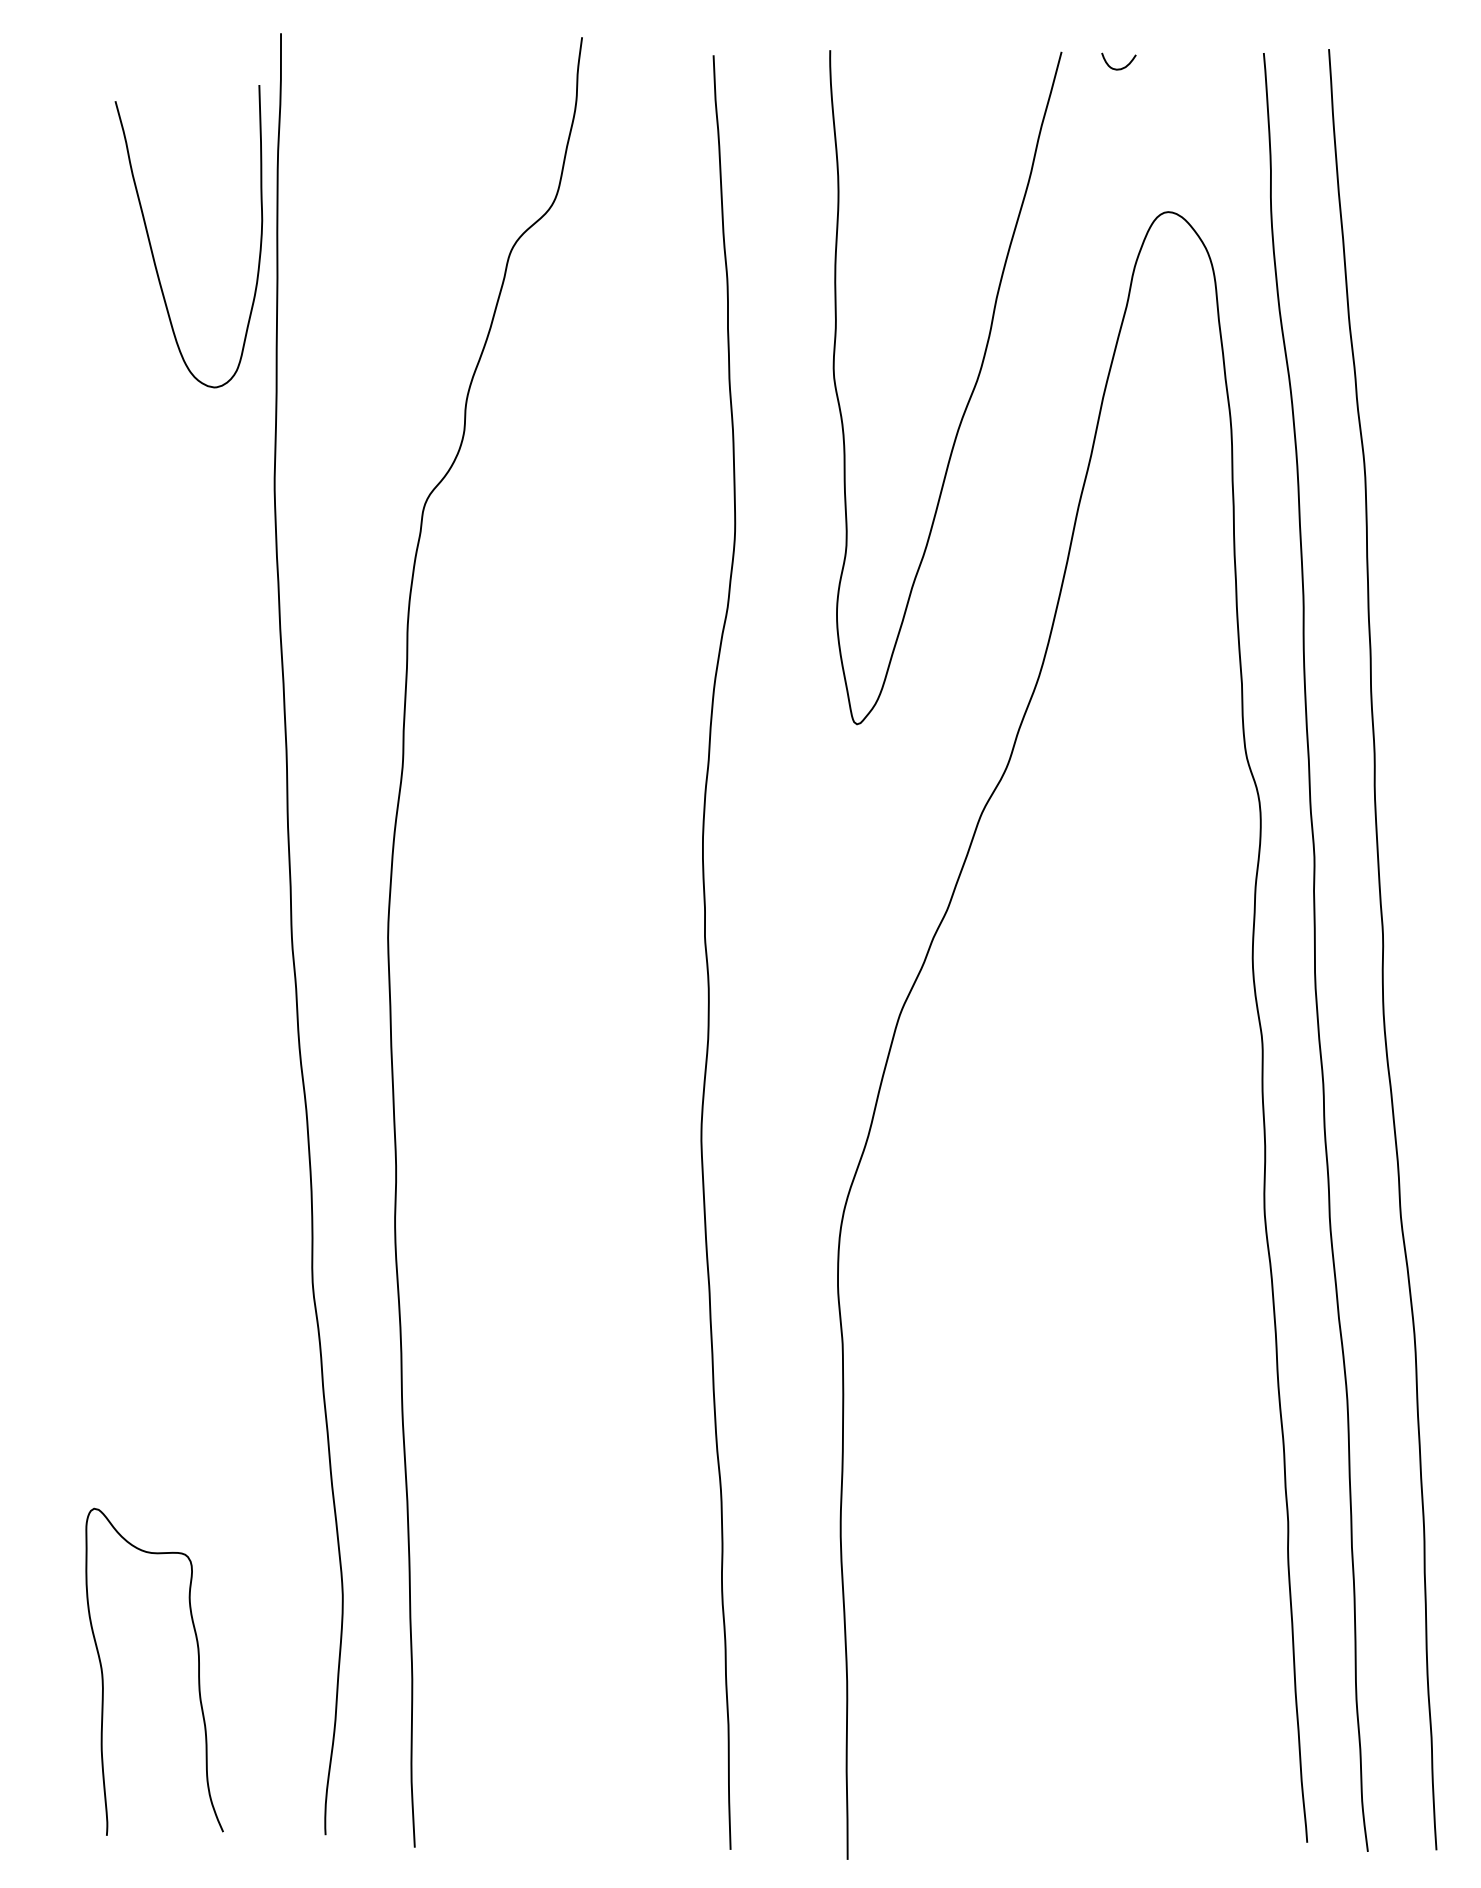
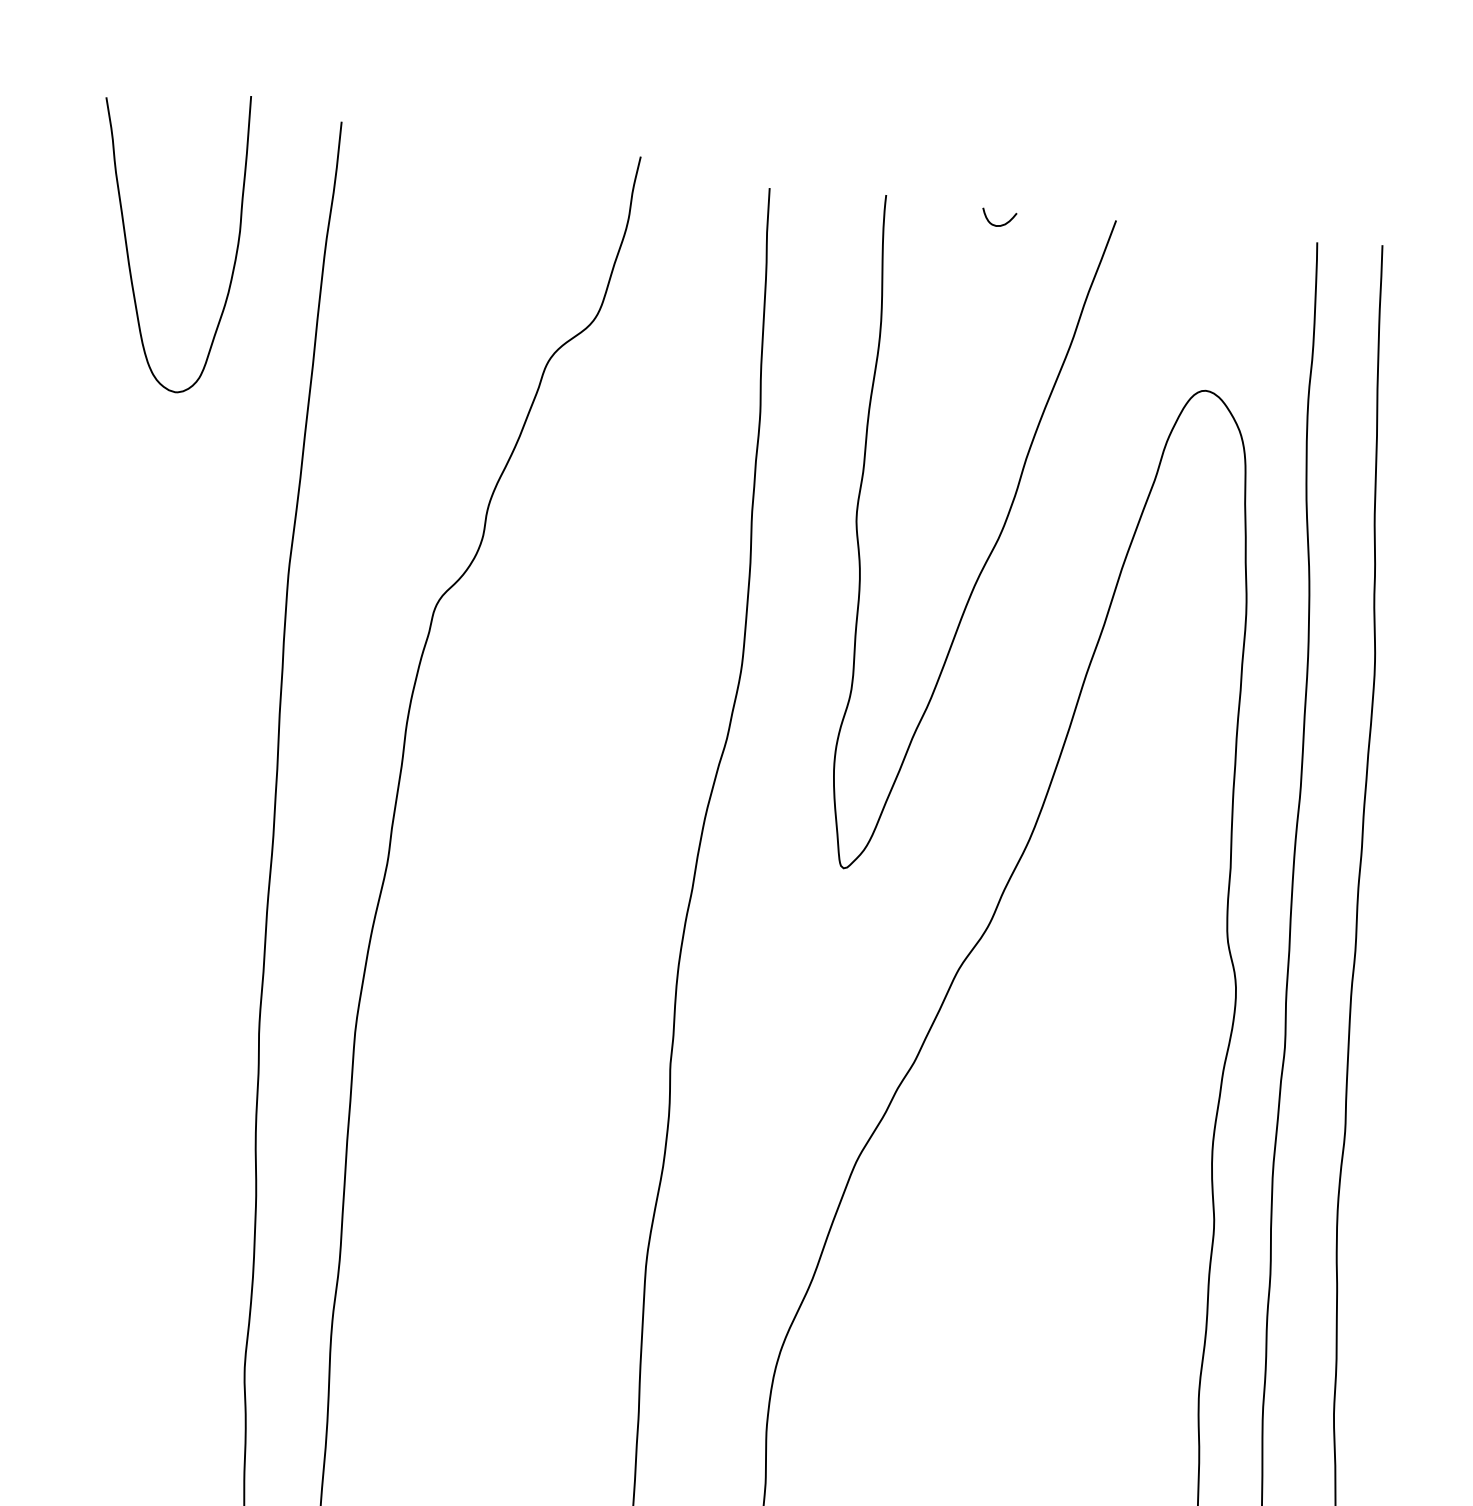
curve: (1118, 68) -> (998, 224), moved
curve: (151, 244) -> (127, 243), moved

